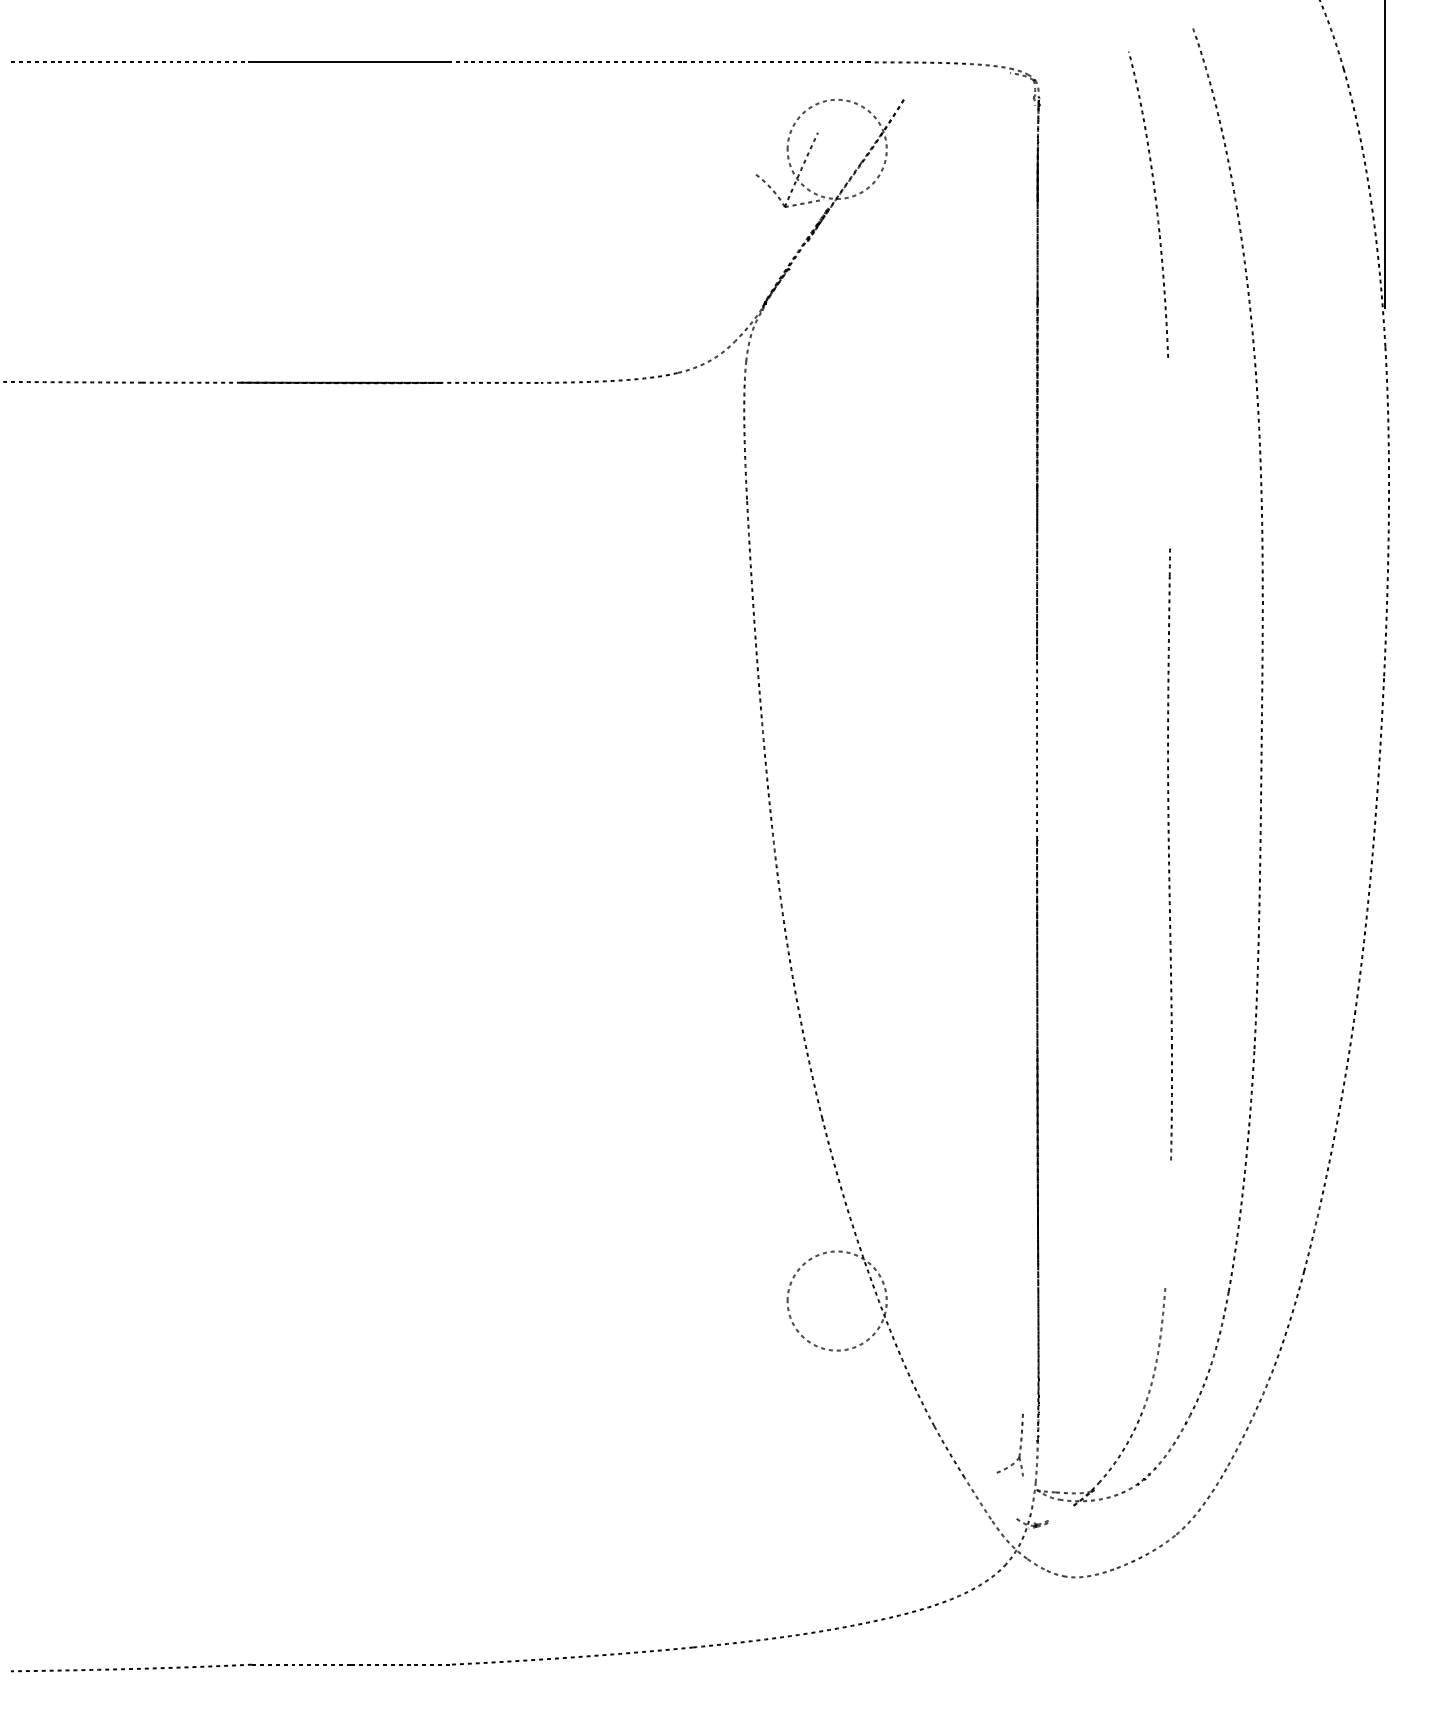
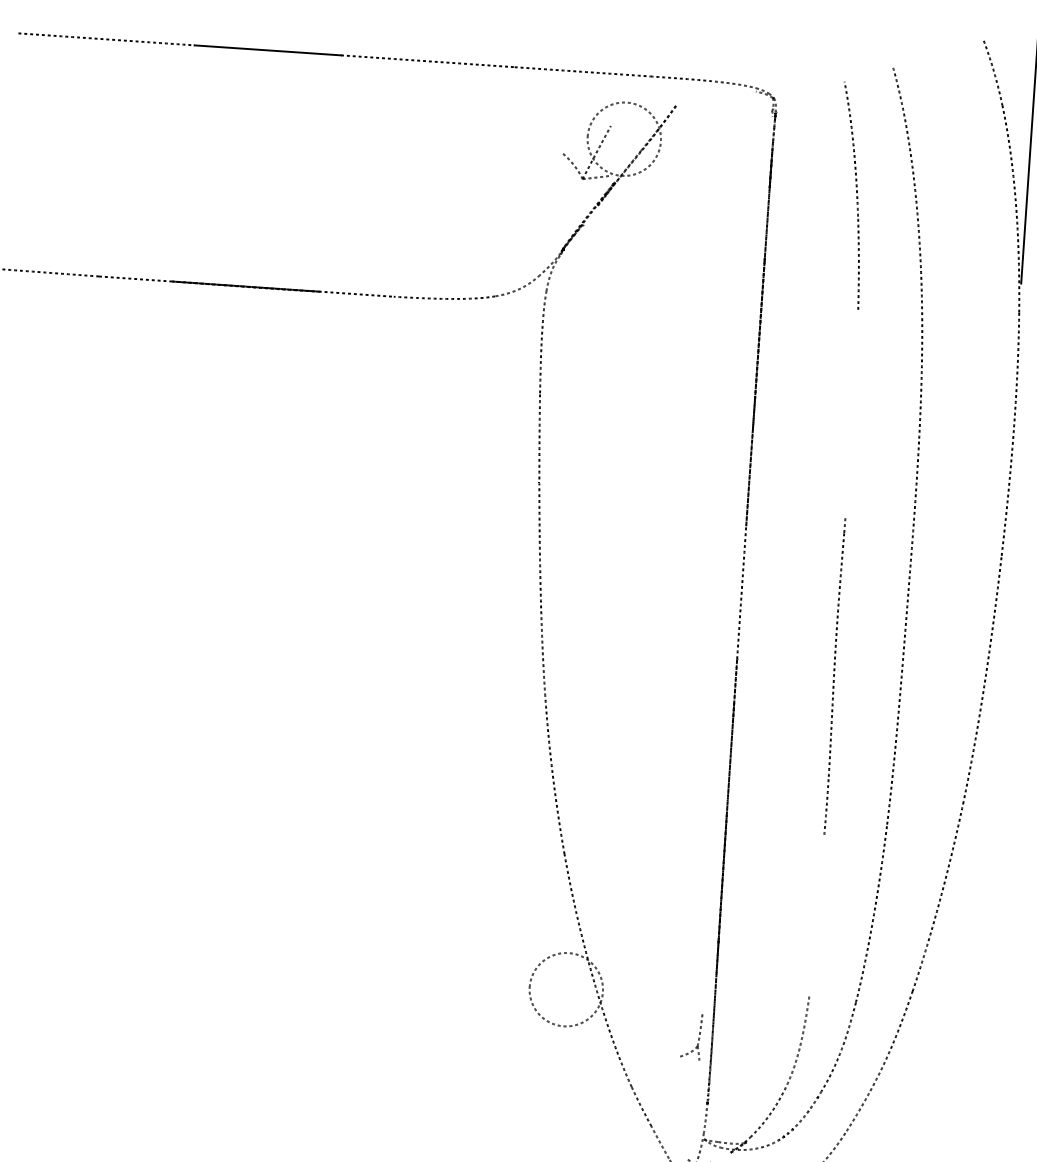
part: (1169, 854) -> (834, 676), size x0.7
part: (1019, 1446) -> (698, 1038), moved

